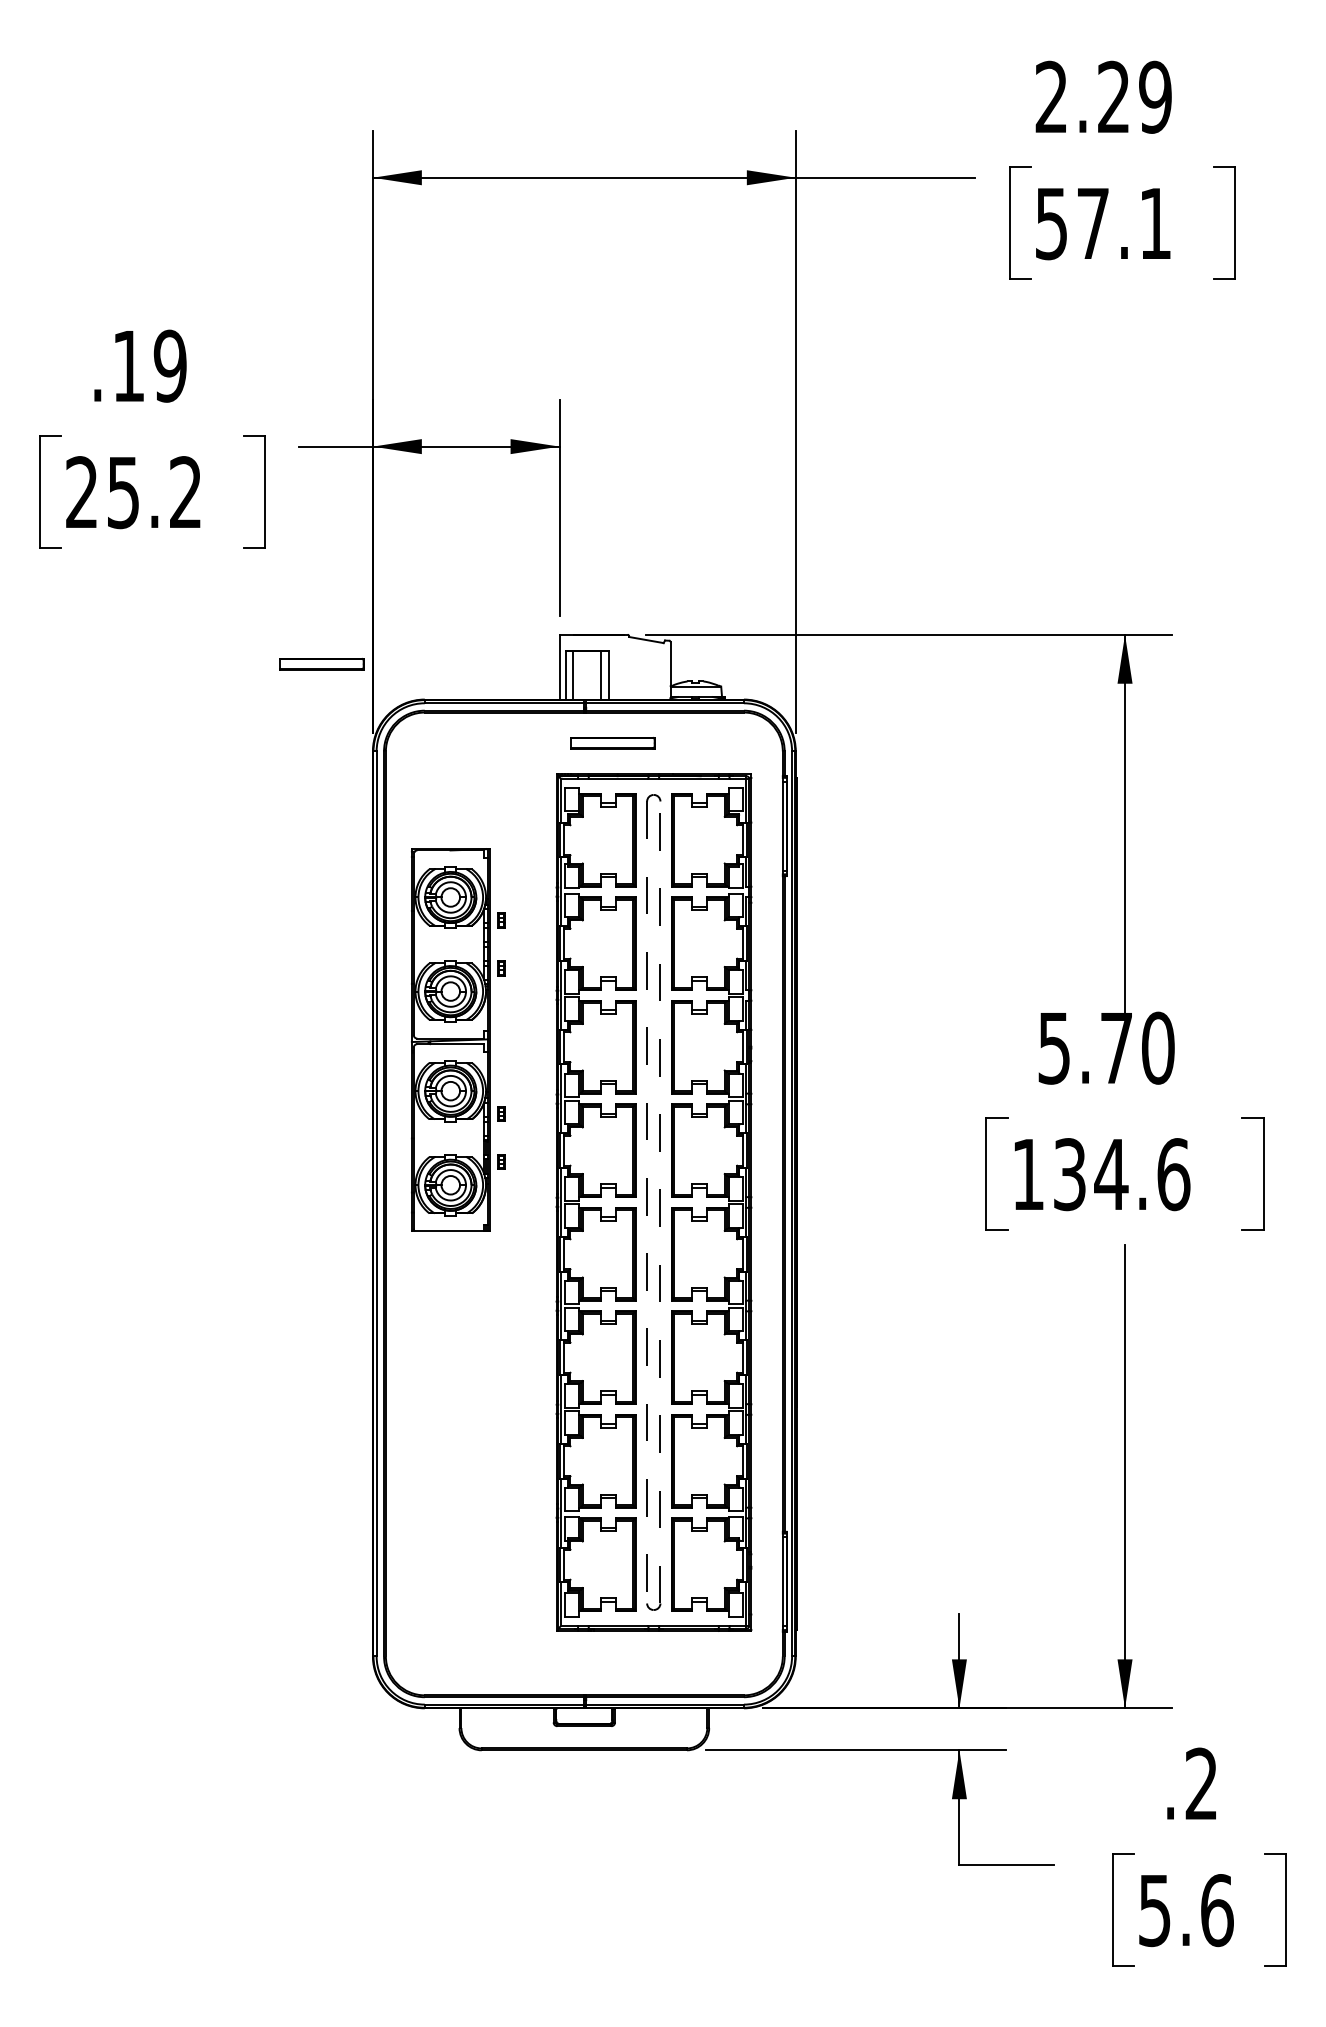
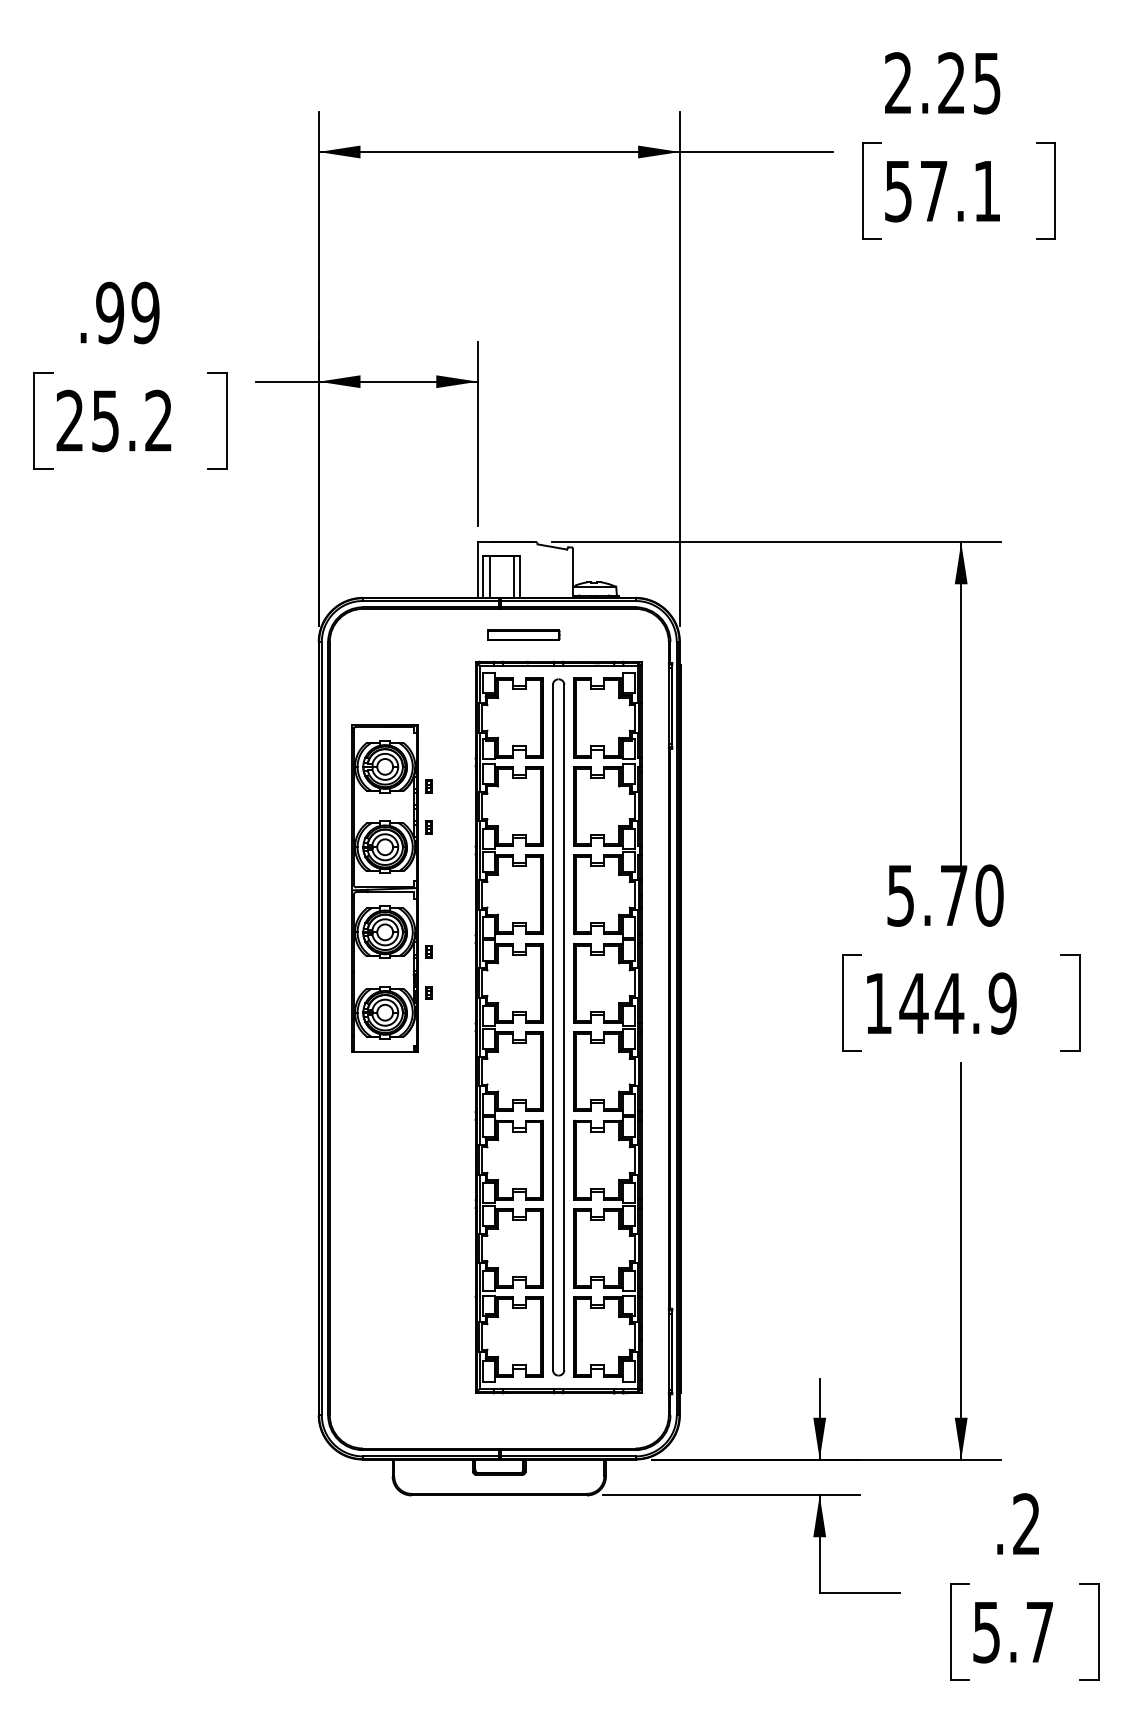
text: (1155, 96) -> (987, 82), 2.29 -> 2.25
text: (128, 365) -> (109, 312), .19 -> .99
part: (321, 664) -> (274, 567), removed
text: (1121, 1174) -> (958, 1003), 134.6 -> 144.9
line: (647, 1202) -> (553, 1027), dashed -> solid
line: (660, 1202) -> (564, 1027), dashed -> solid
text: (1217, 1910) -> (1040, 1632), 5.6 -> 5.7

